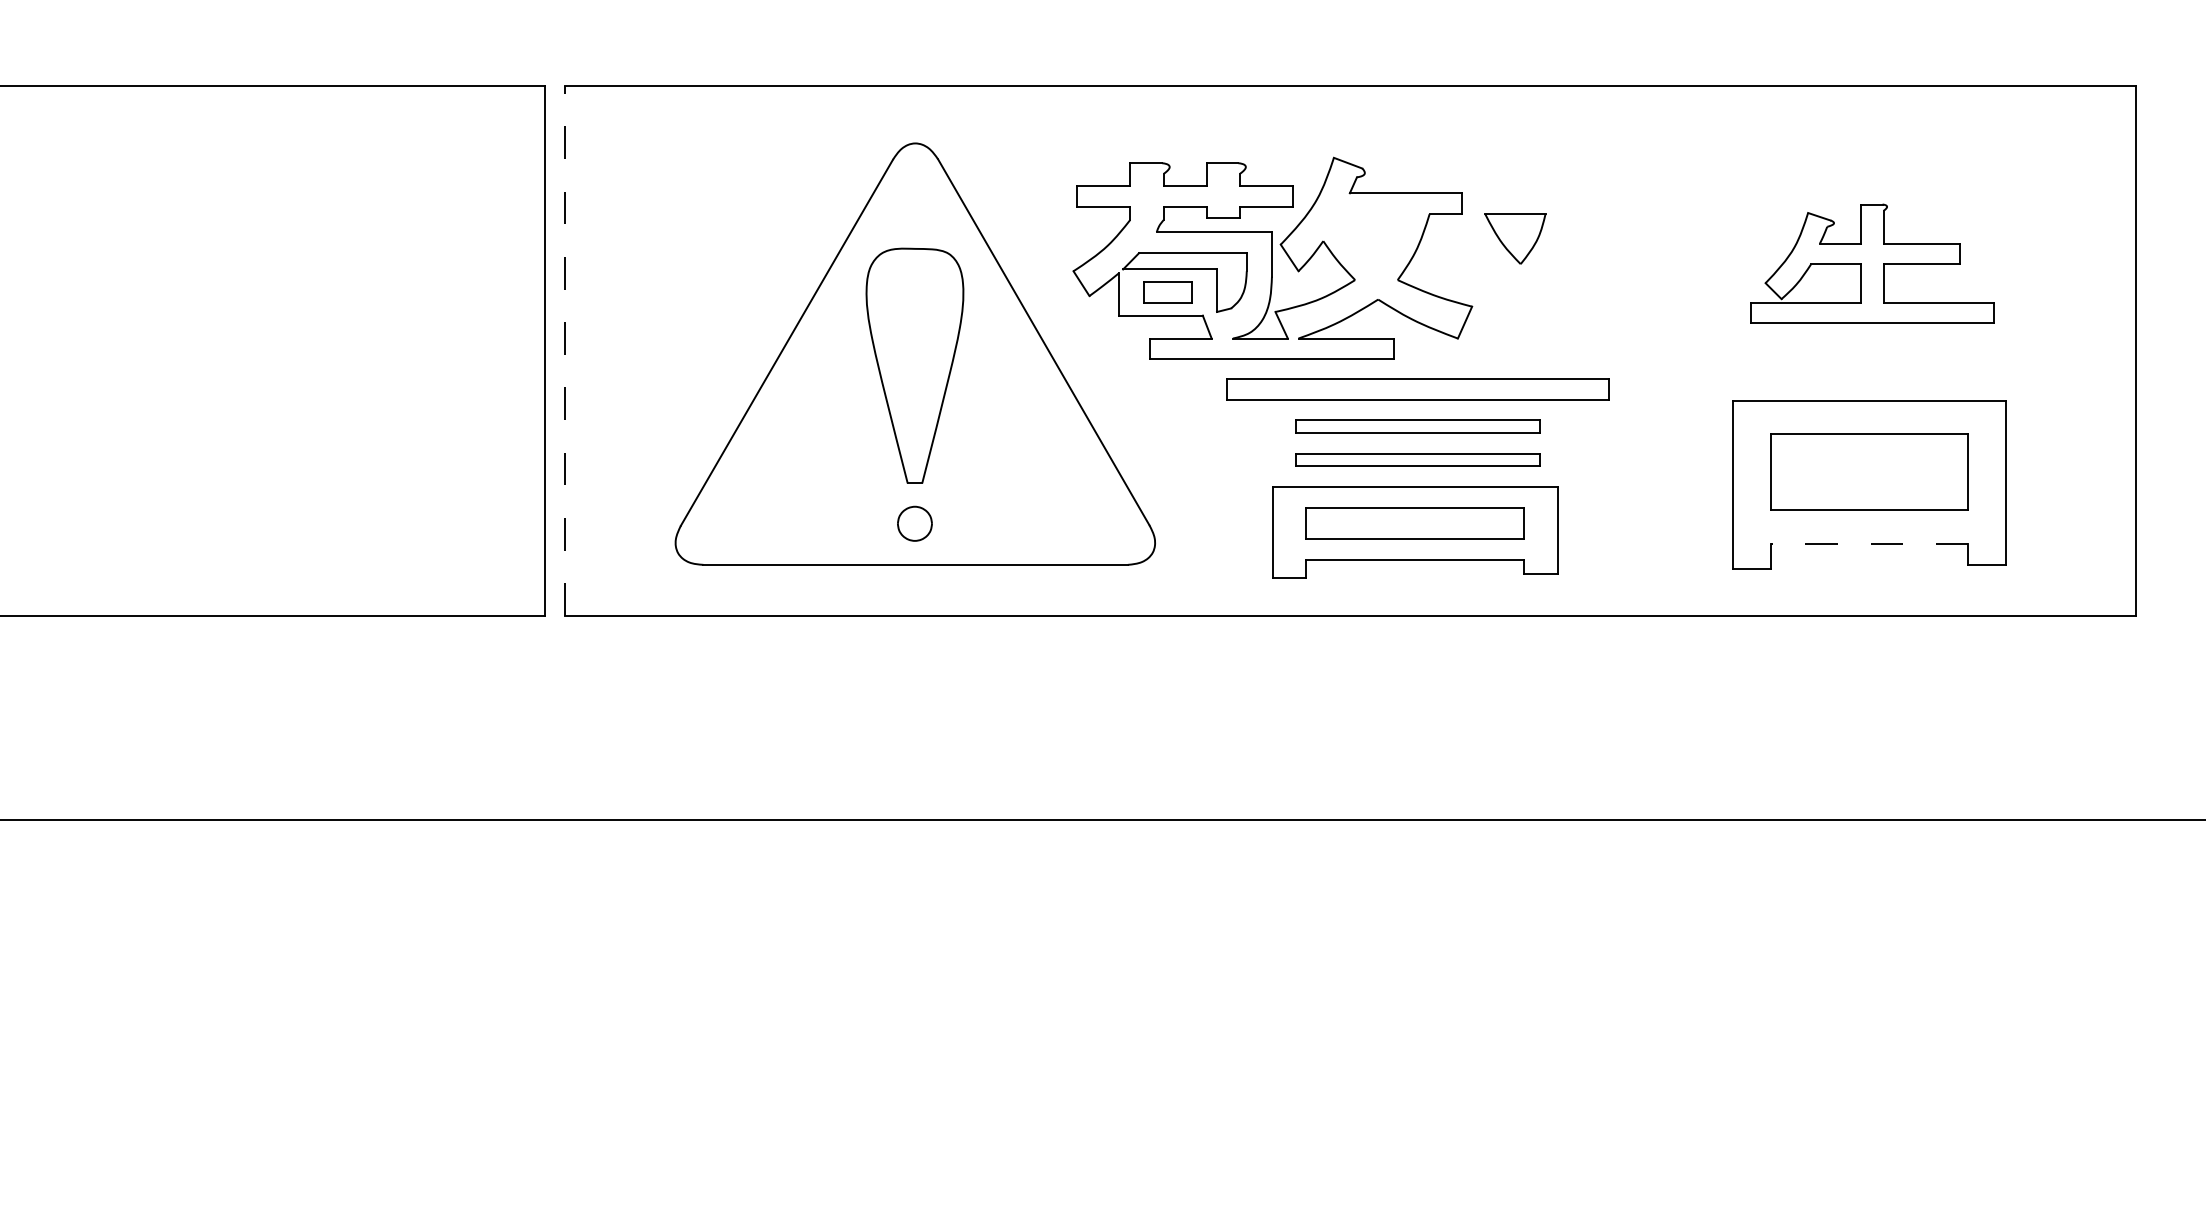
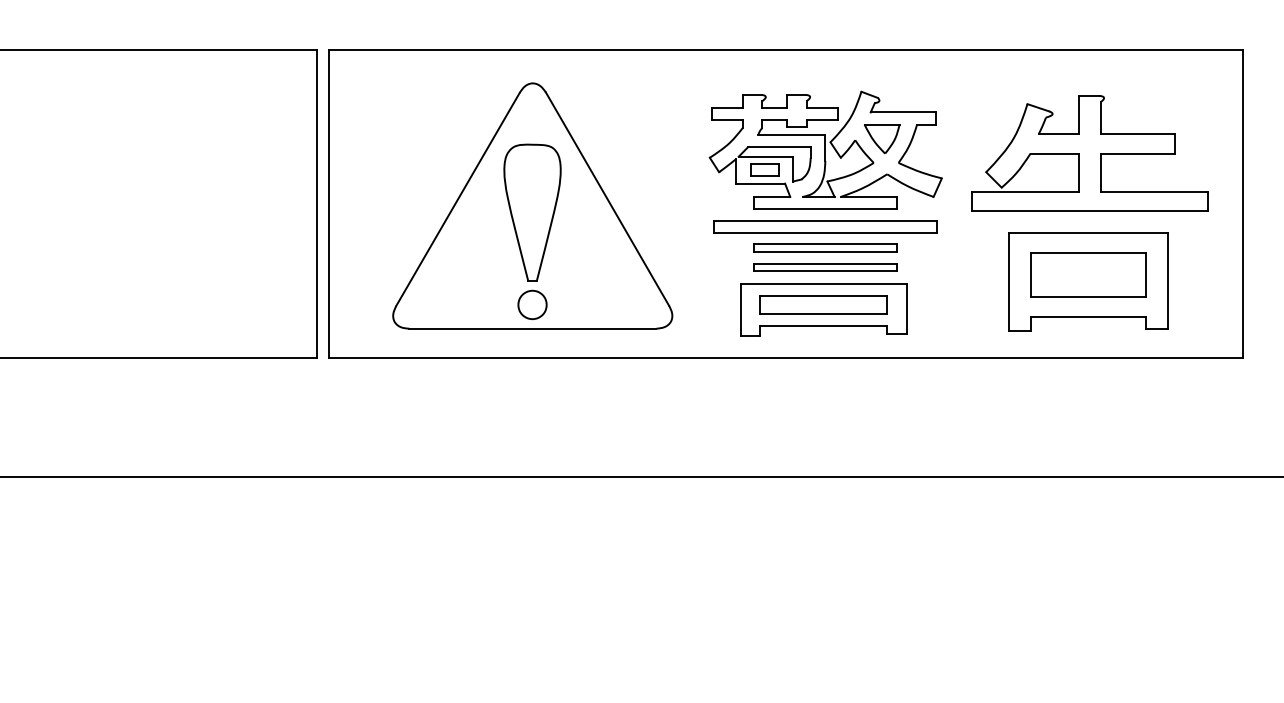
part: (1272, 257) -> (825, 149), moved
part: (1871, 263) -> (1089, 153), size x1.67
line: (566, 349) -> (329, 203), dashed -> solid
part: (914, 523) -> (532, 304), size x1.43
line: (1869, 543) -> (1088, 316), dashed -> solid

